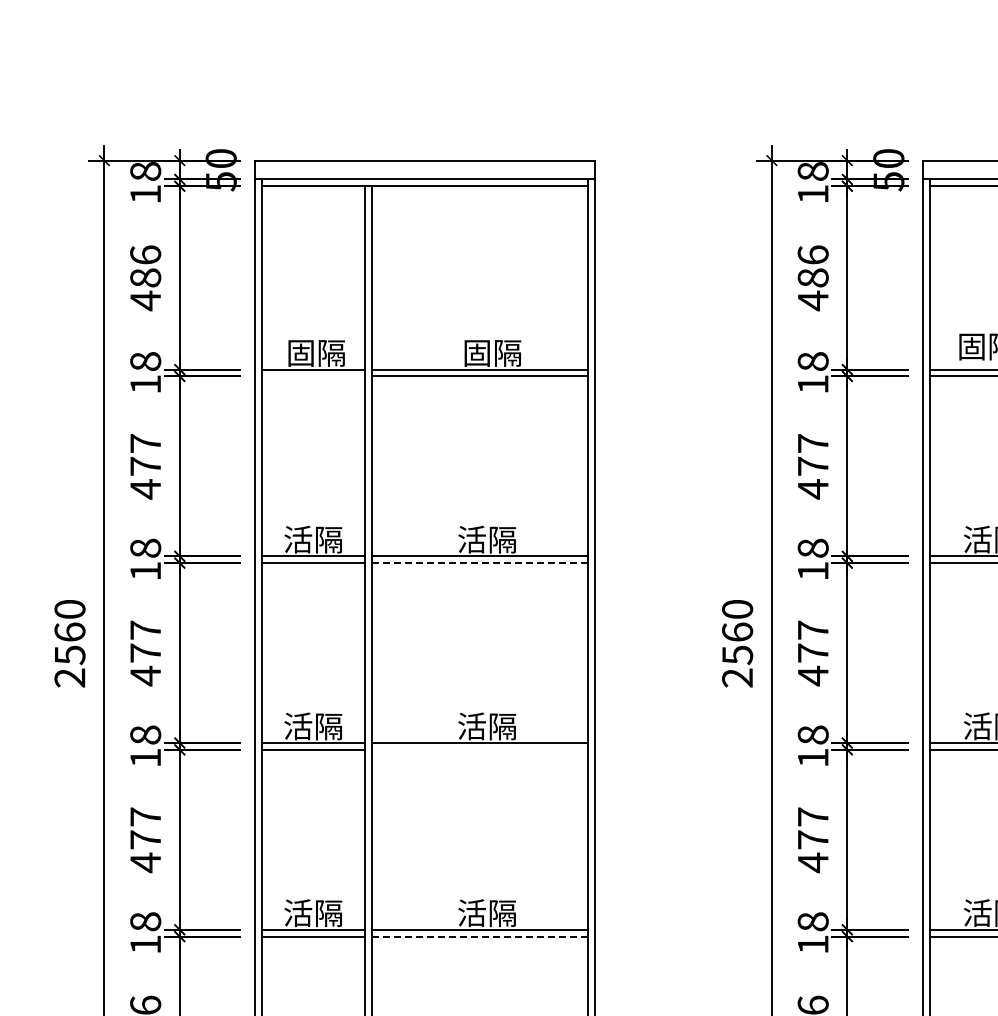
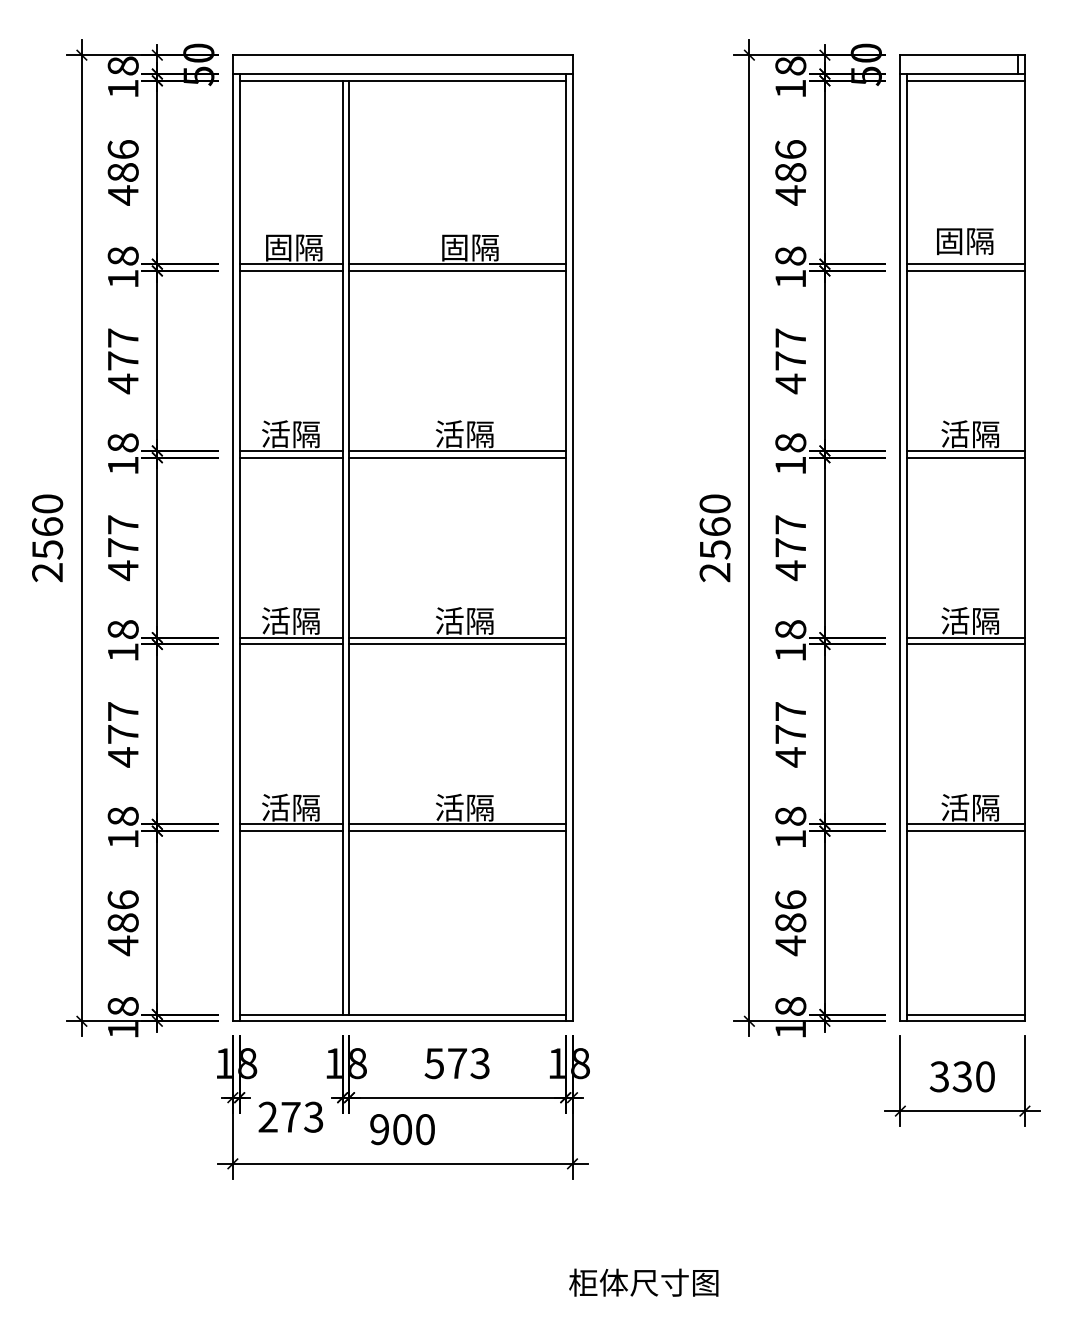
line: (312, 375) -> (290, 270), added
line: (480, 562) -> (458, 457), dashed -> solid
line: (479, 749) -> (457, 644), added
line: (480, 936) -> (458, 831), dashed -> solid

